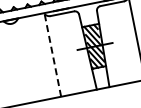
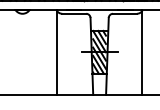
line: (52, 55) -> (56, 52), dashed -> solid

